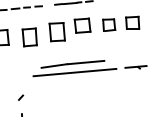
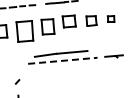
part: (131, 22) -> (110, 18), size x0.6
part: (29, 36) -> (24, 30), size x1.4
line: (74, 72) -> (62, 60), solid -> dashed

